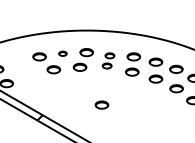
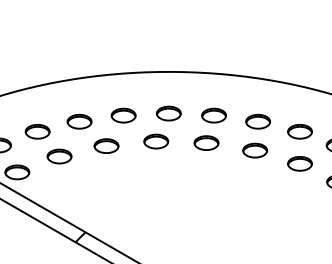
part: (62, 53) -> (122, 115), size x1.67
part: (108, 60) -> (210, 128), size x1.43
part: (23, 68) -> (49, 143), added
part: (101, 104) -> (196, 211), removed

